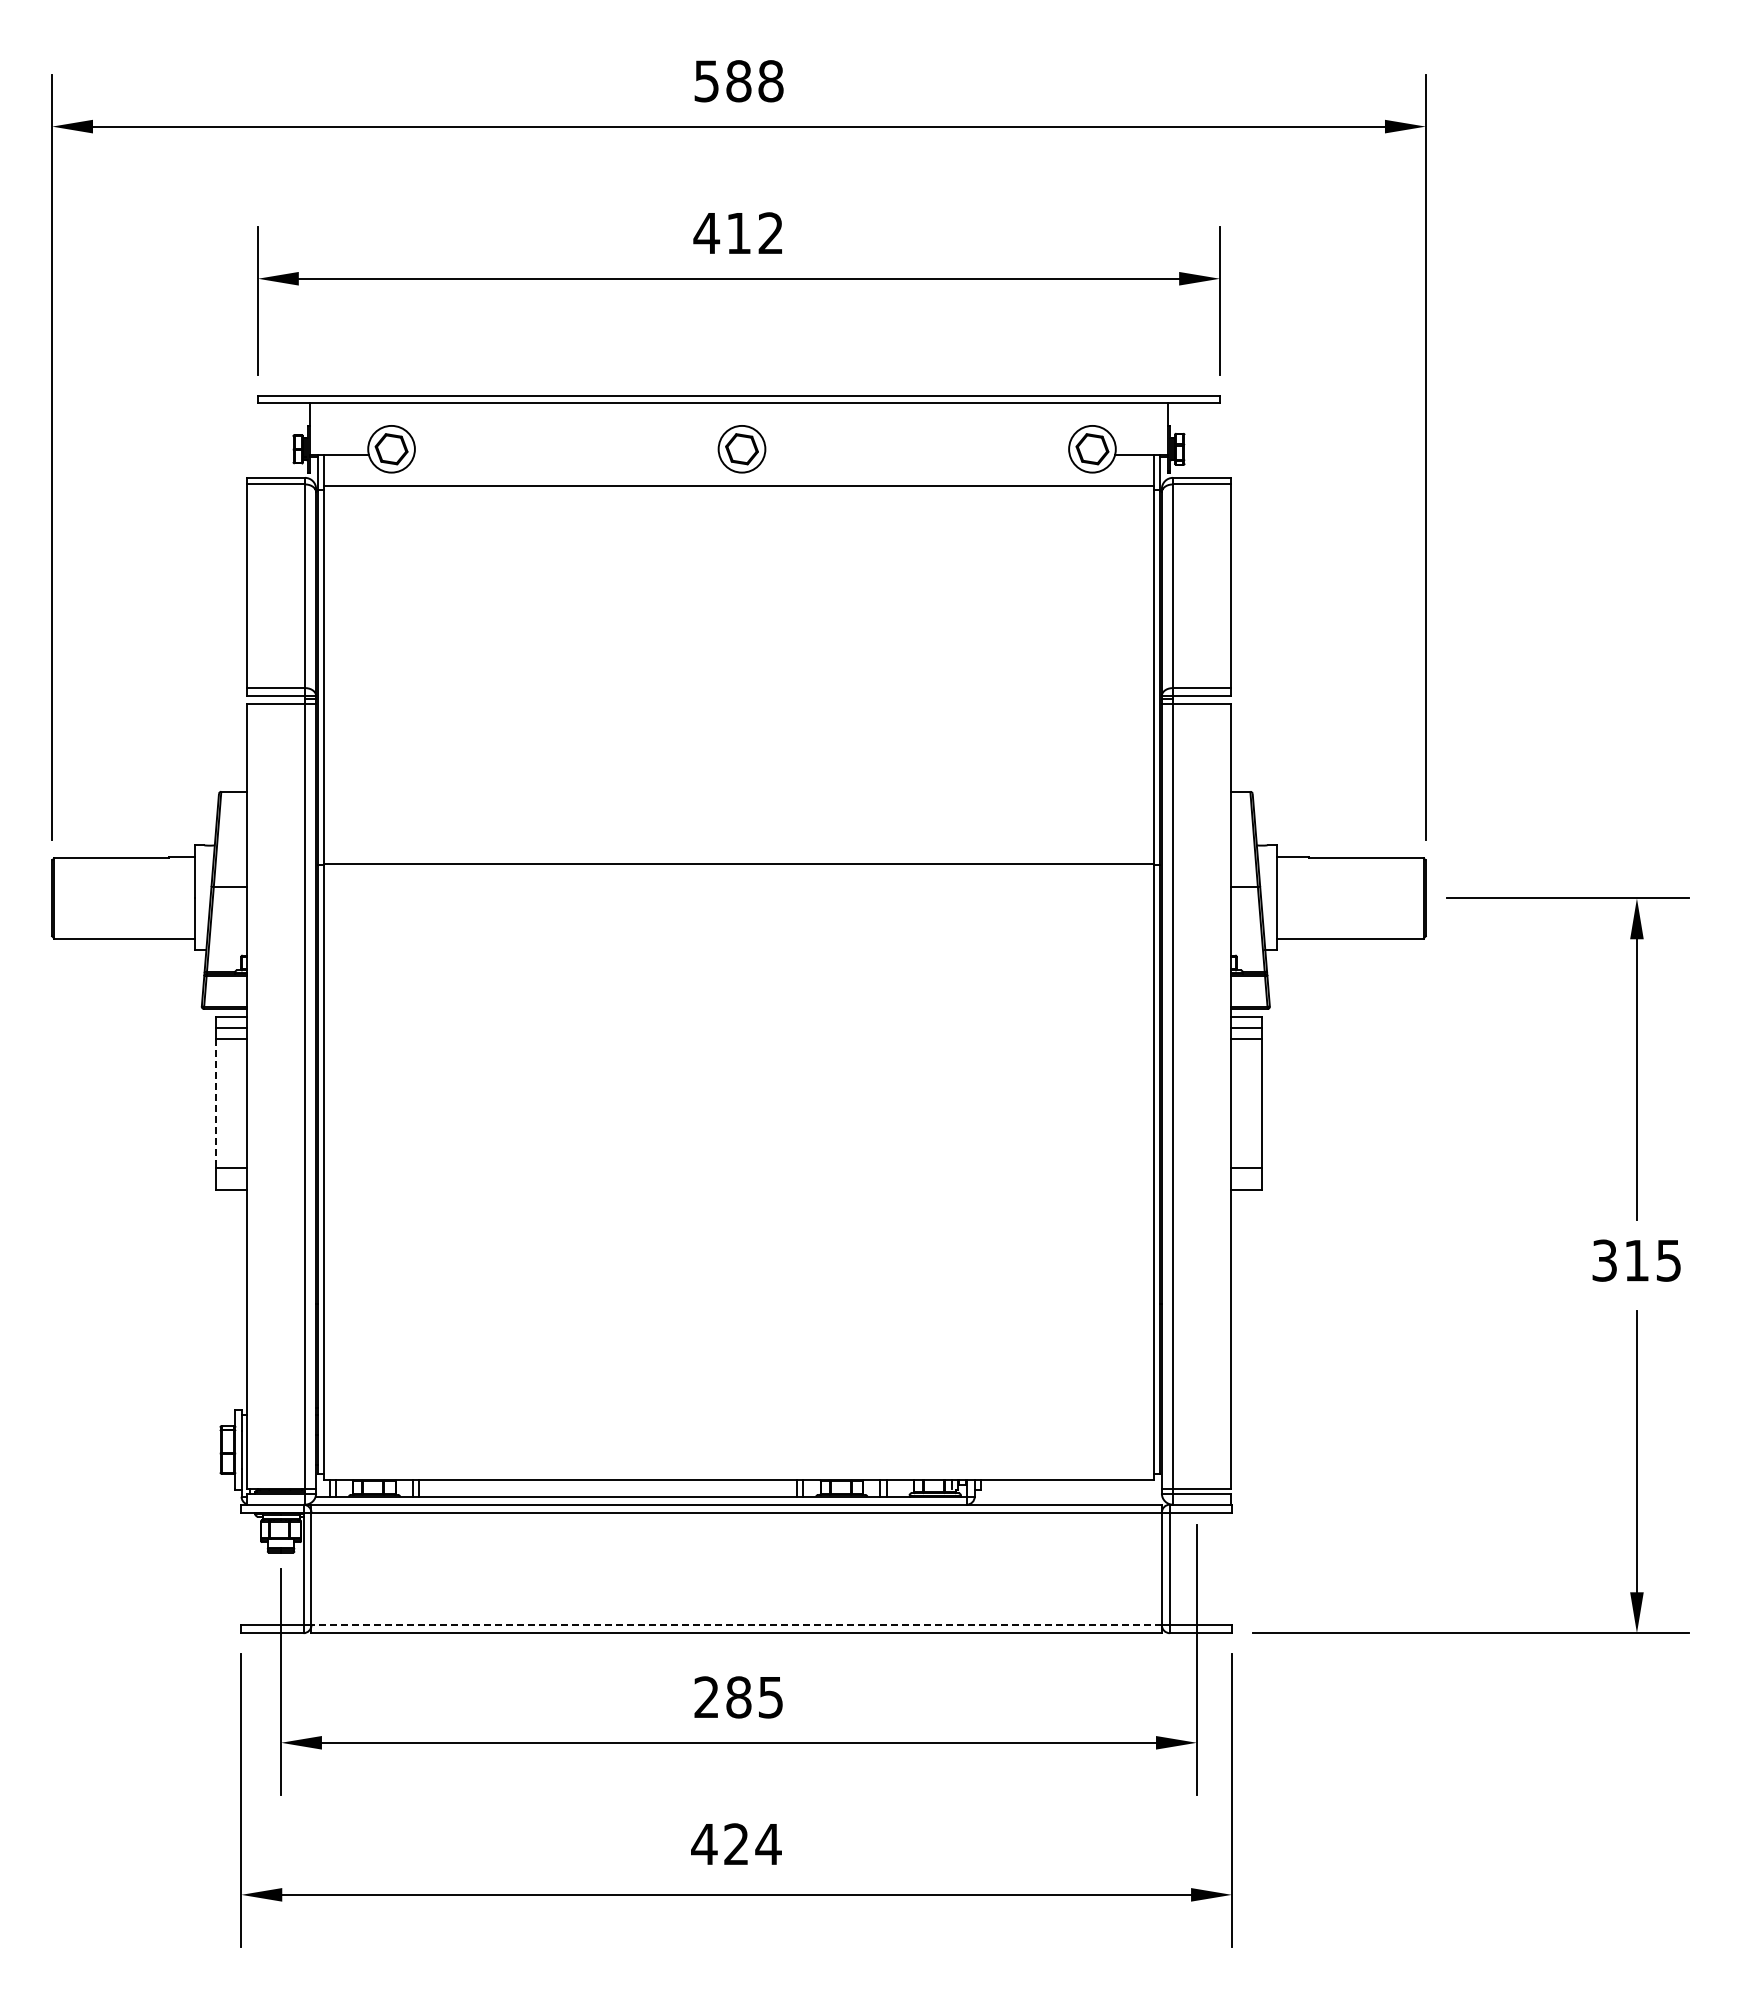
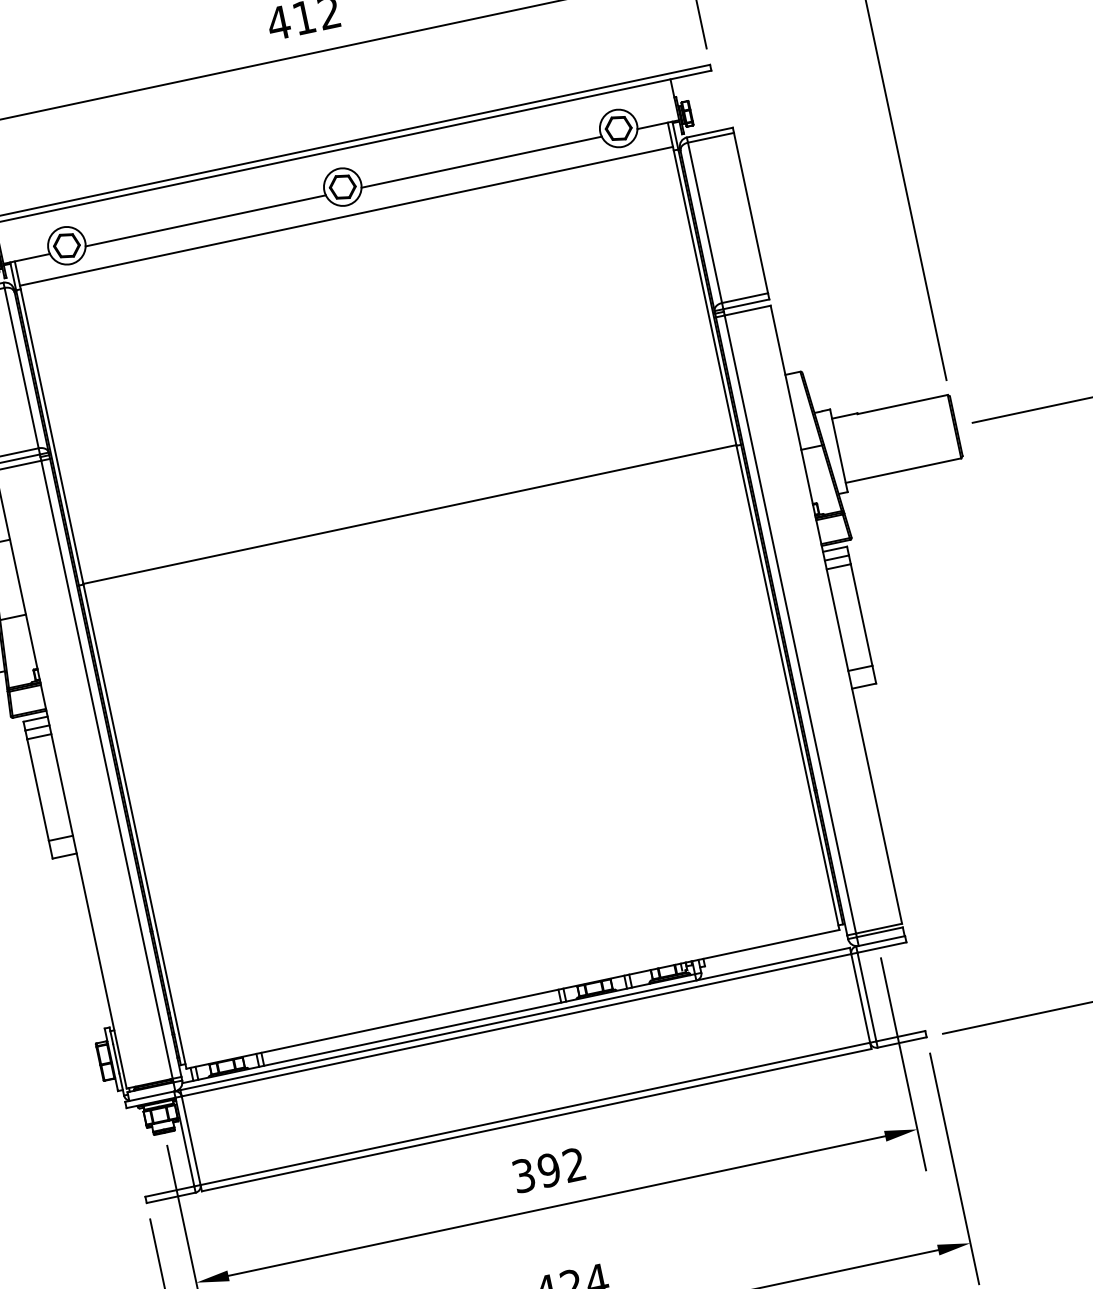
line: (566, 454) -> (205, 220), added
line: (916, 454) -> (481, 162), added
line: (215, 1103) -> (37, 790), dashed -> solid
line: (736, 1625) -> (535, 1114), dashed -> solid
text: (738, 1697) -> (548, 1170), 285 -> 392

